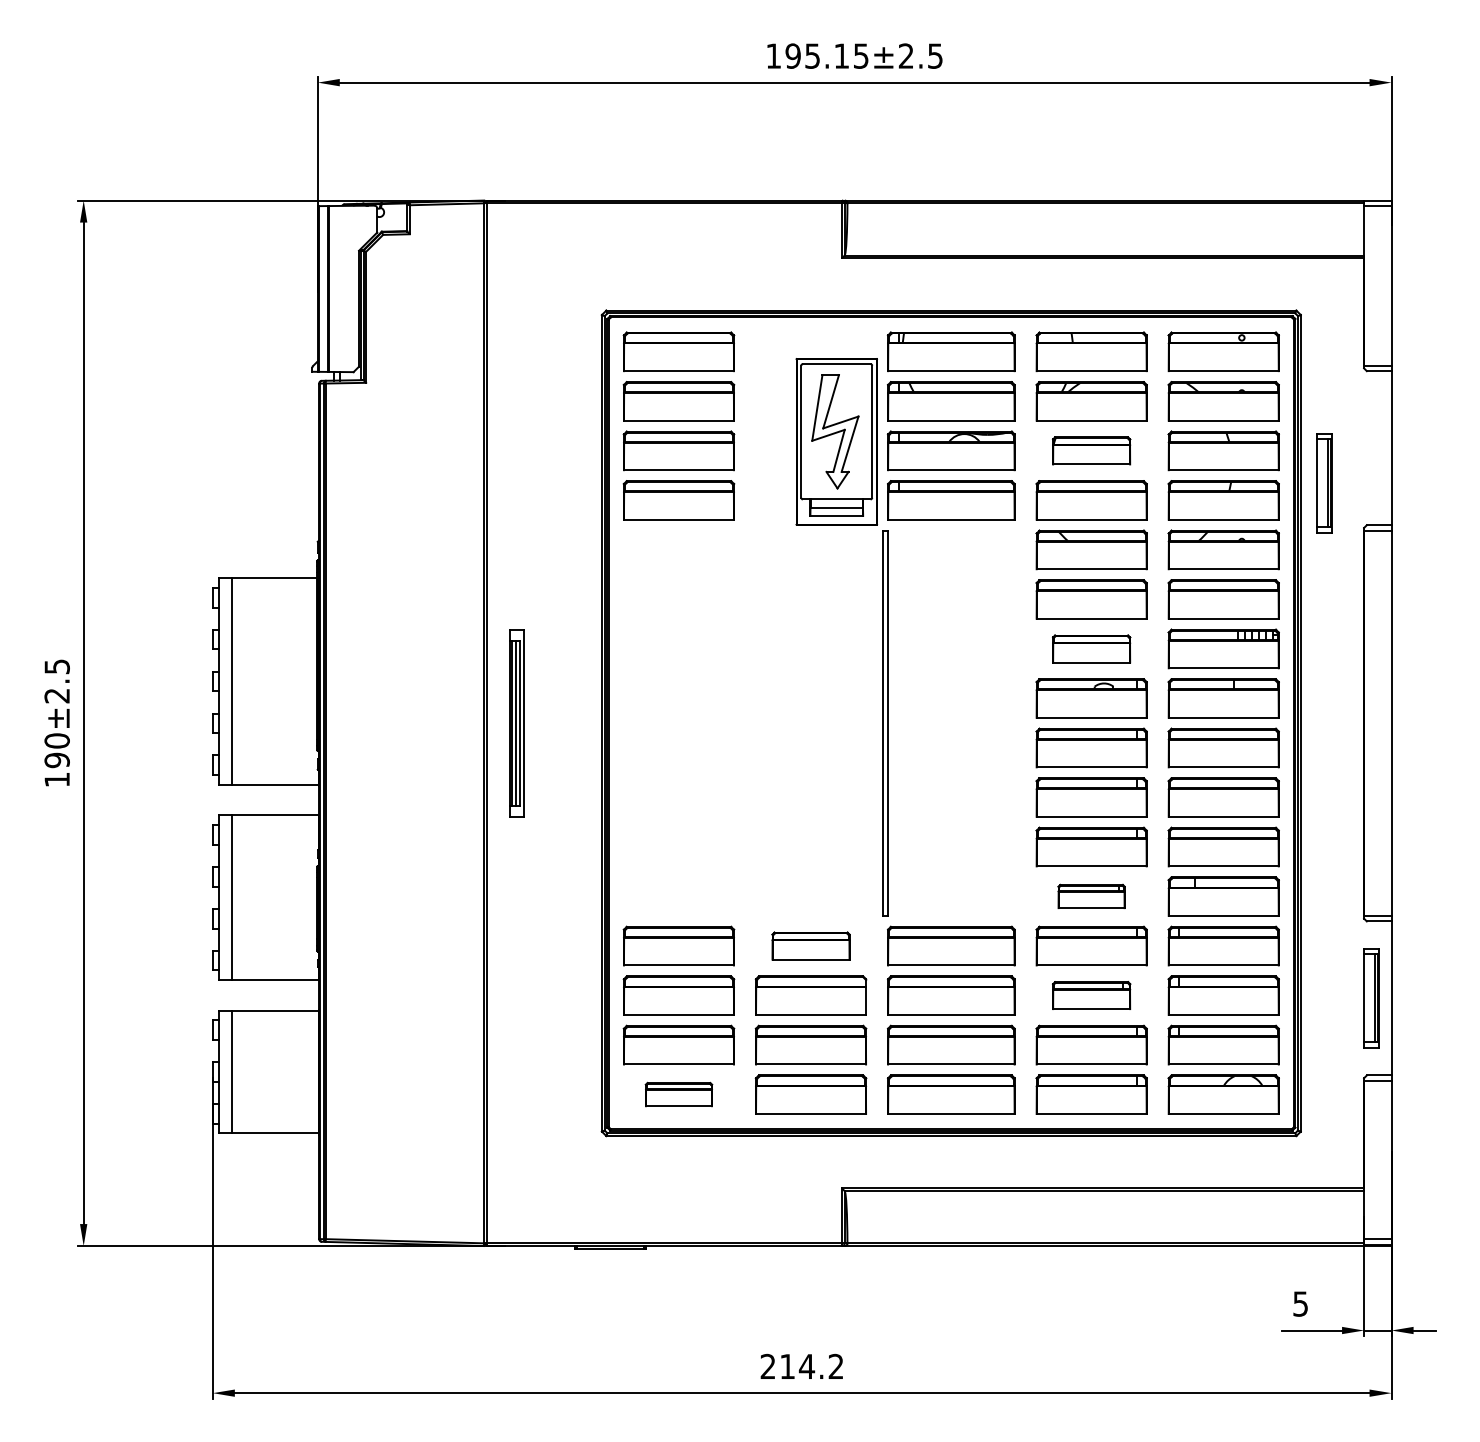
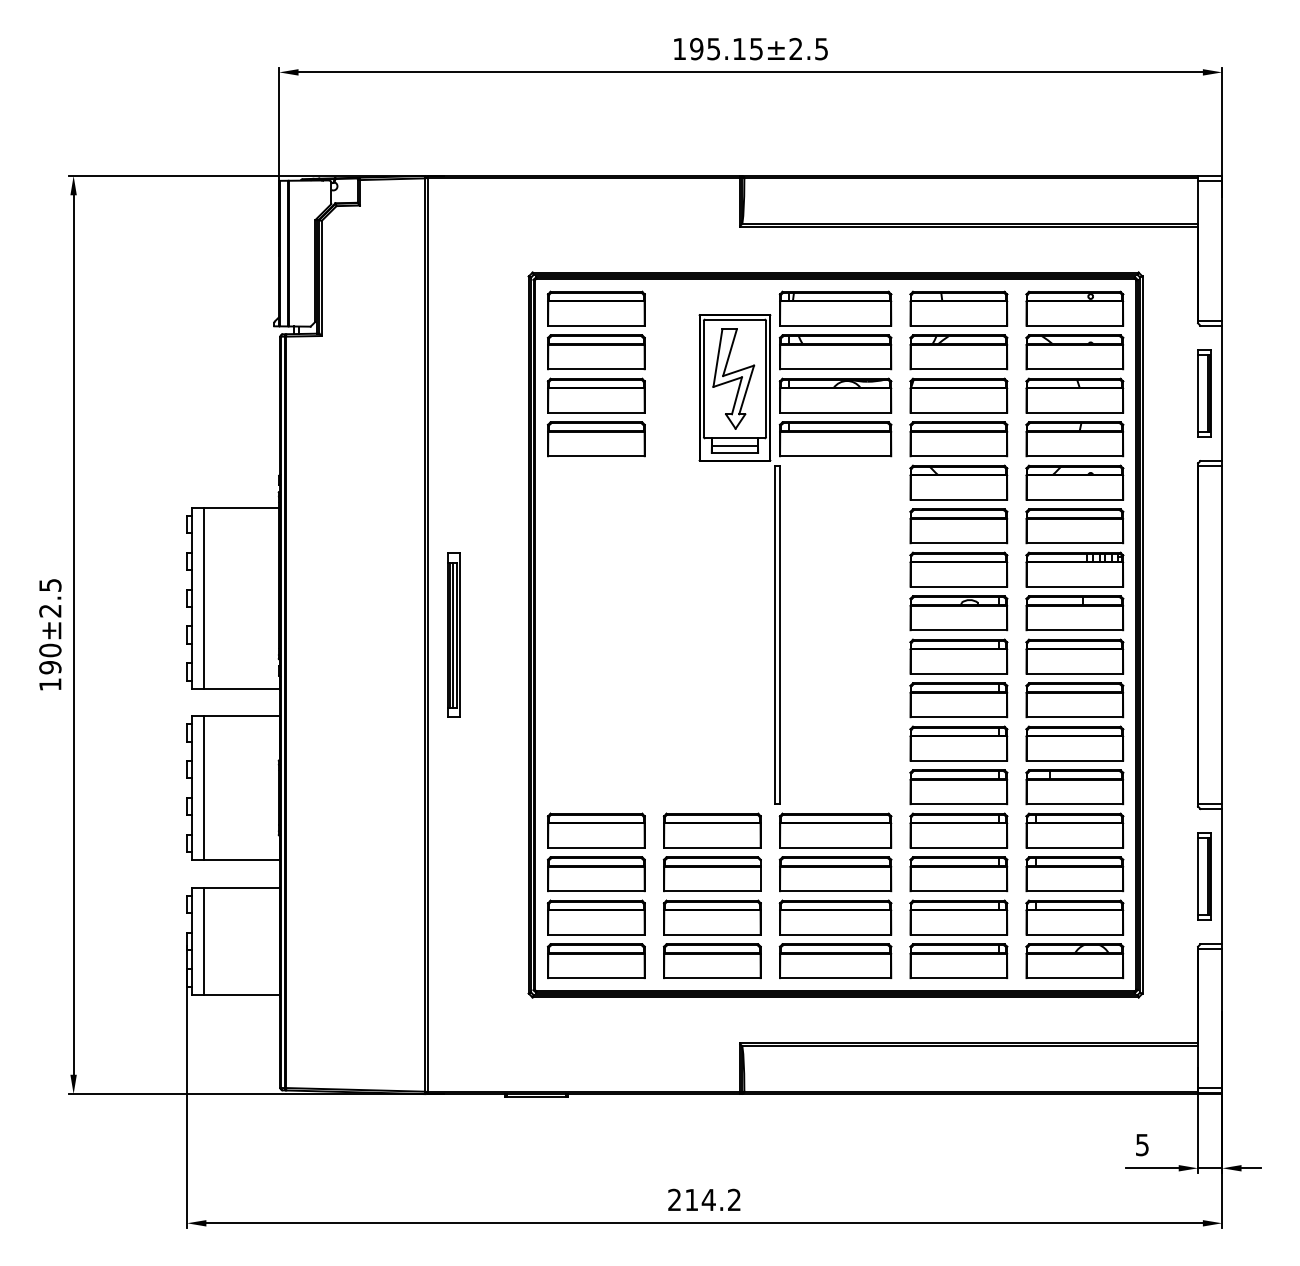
part: (1091, 450) -> (958, 395), size x1.43
part: (1324, 483) -> (1204, 393), moved
part: (1091, 648) -> (958, 569), size x1.43
part: (1091, 896) -> (958, 787), size x1.67
part: (810, 945) -> (711, 830), size x1.43
part: (1091, 995) -> (958, 874), size x1.43
part: (678, 1094) -> (595, 961), size x1.67

